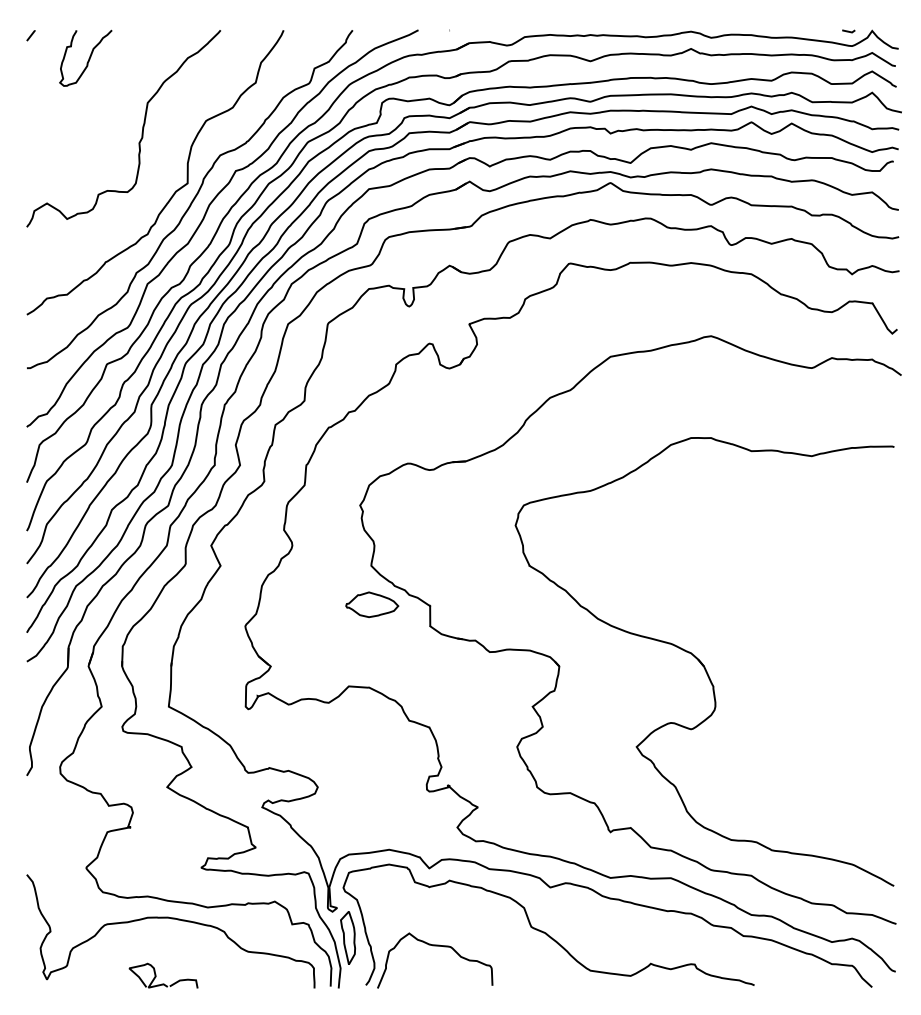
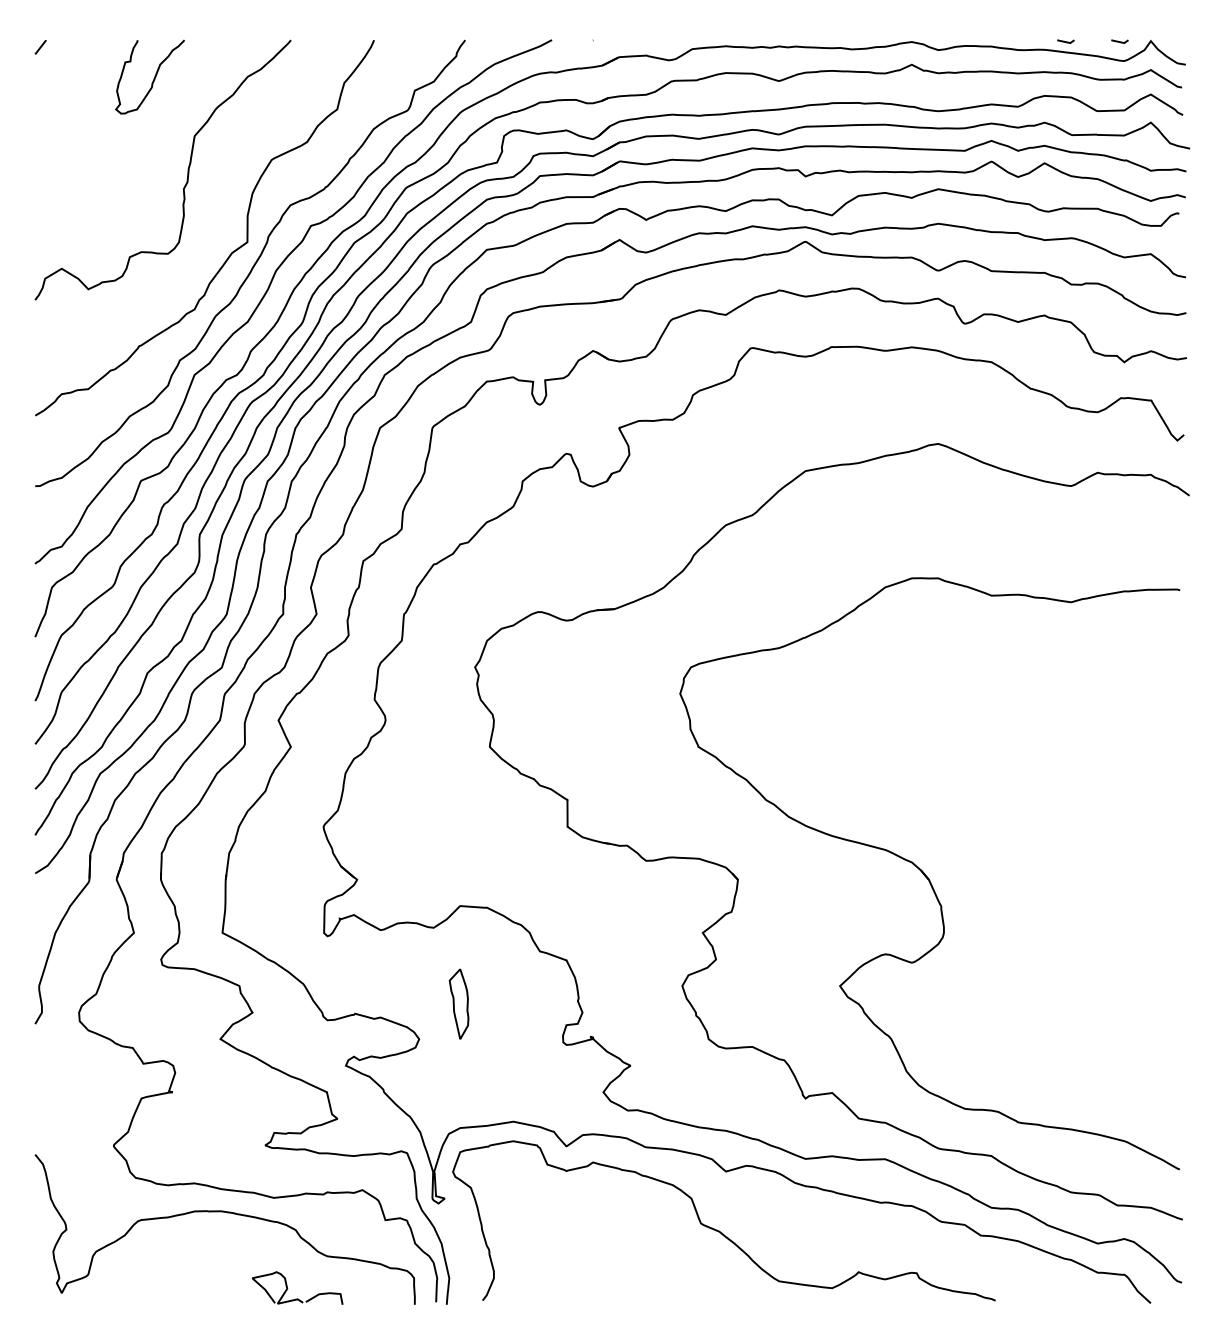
line: (807, 31) -> (1065, 41), added
curve: (88, 59) -> (153, 78), moved
part: (371, 604) -> (490, 798), removed
part: (347, 937) -> (458, 1003), moved
curve: (437, 946) -> (576, 1249), removed
part: (156, 976) -> (288, 1288), moved

